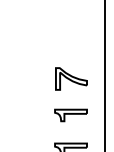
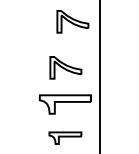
part: (78, 32) -> (72, 21), added
part: (71, 114) -> (65, 103), size x1.6

